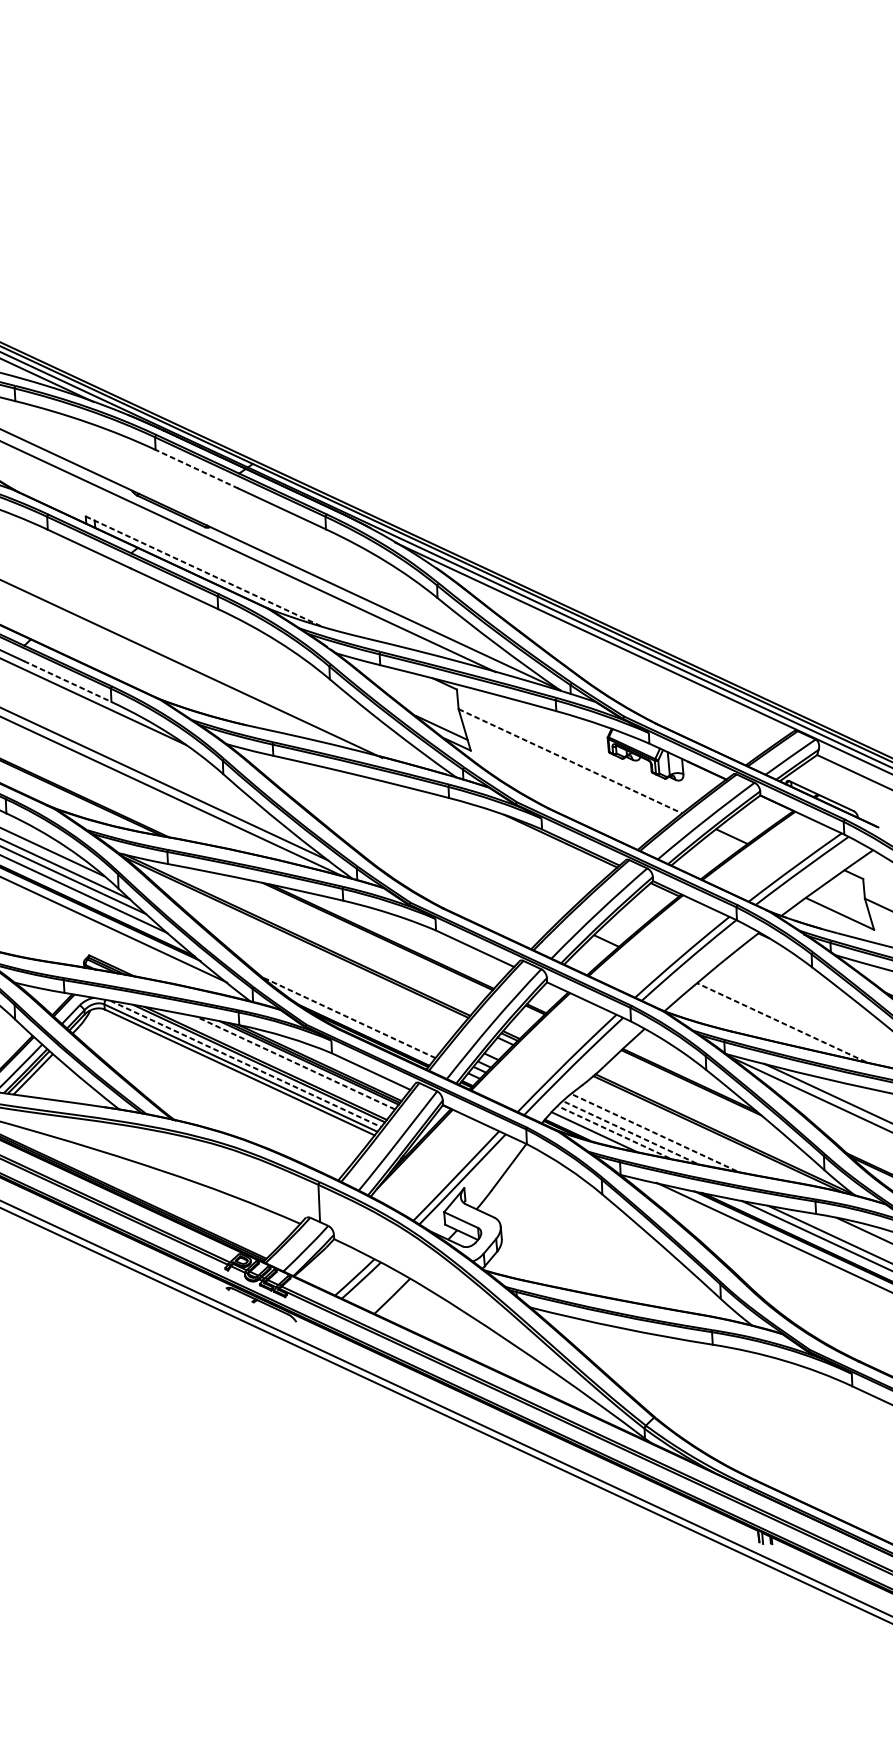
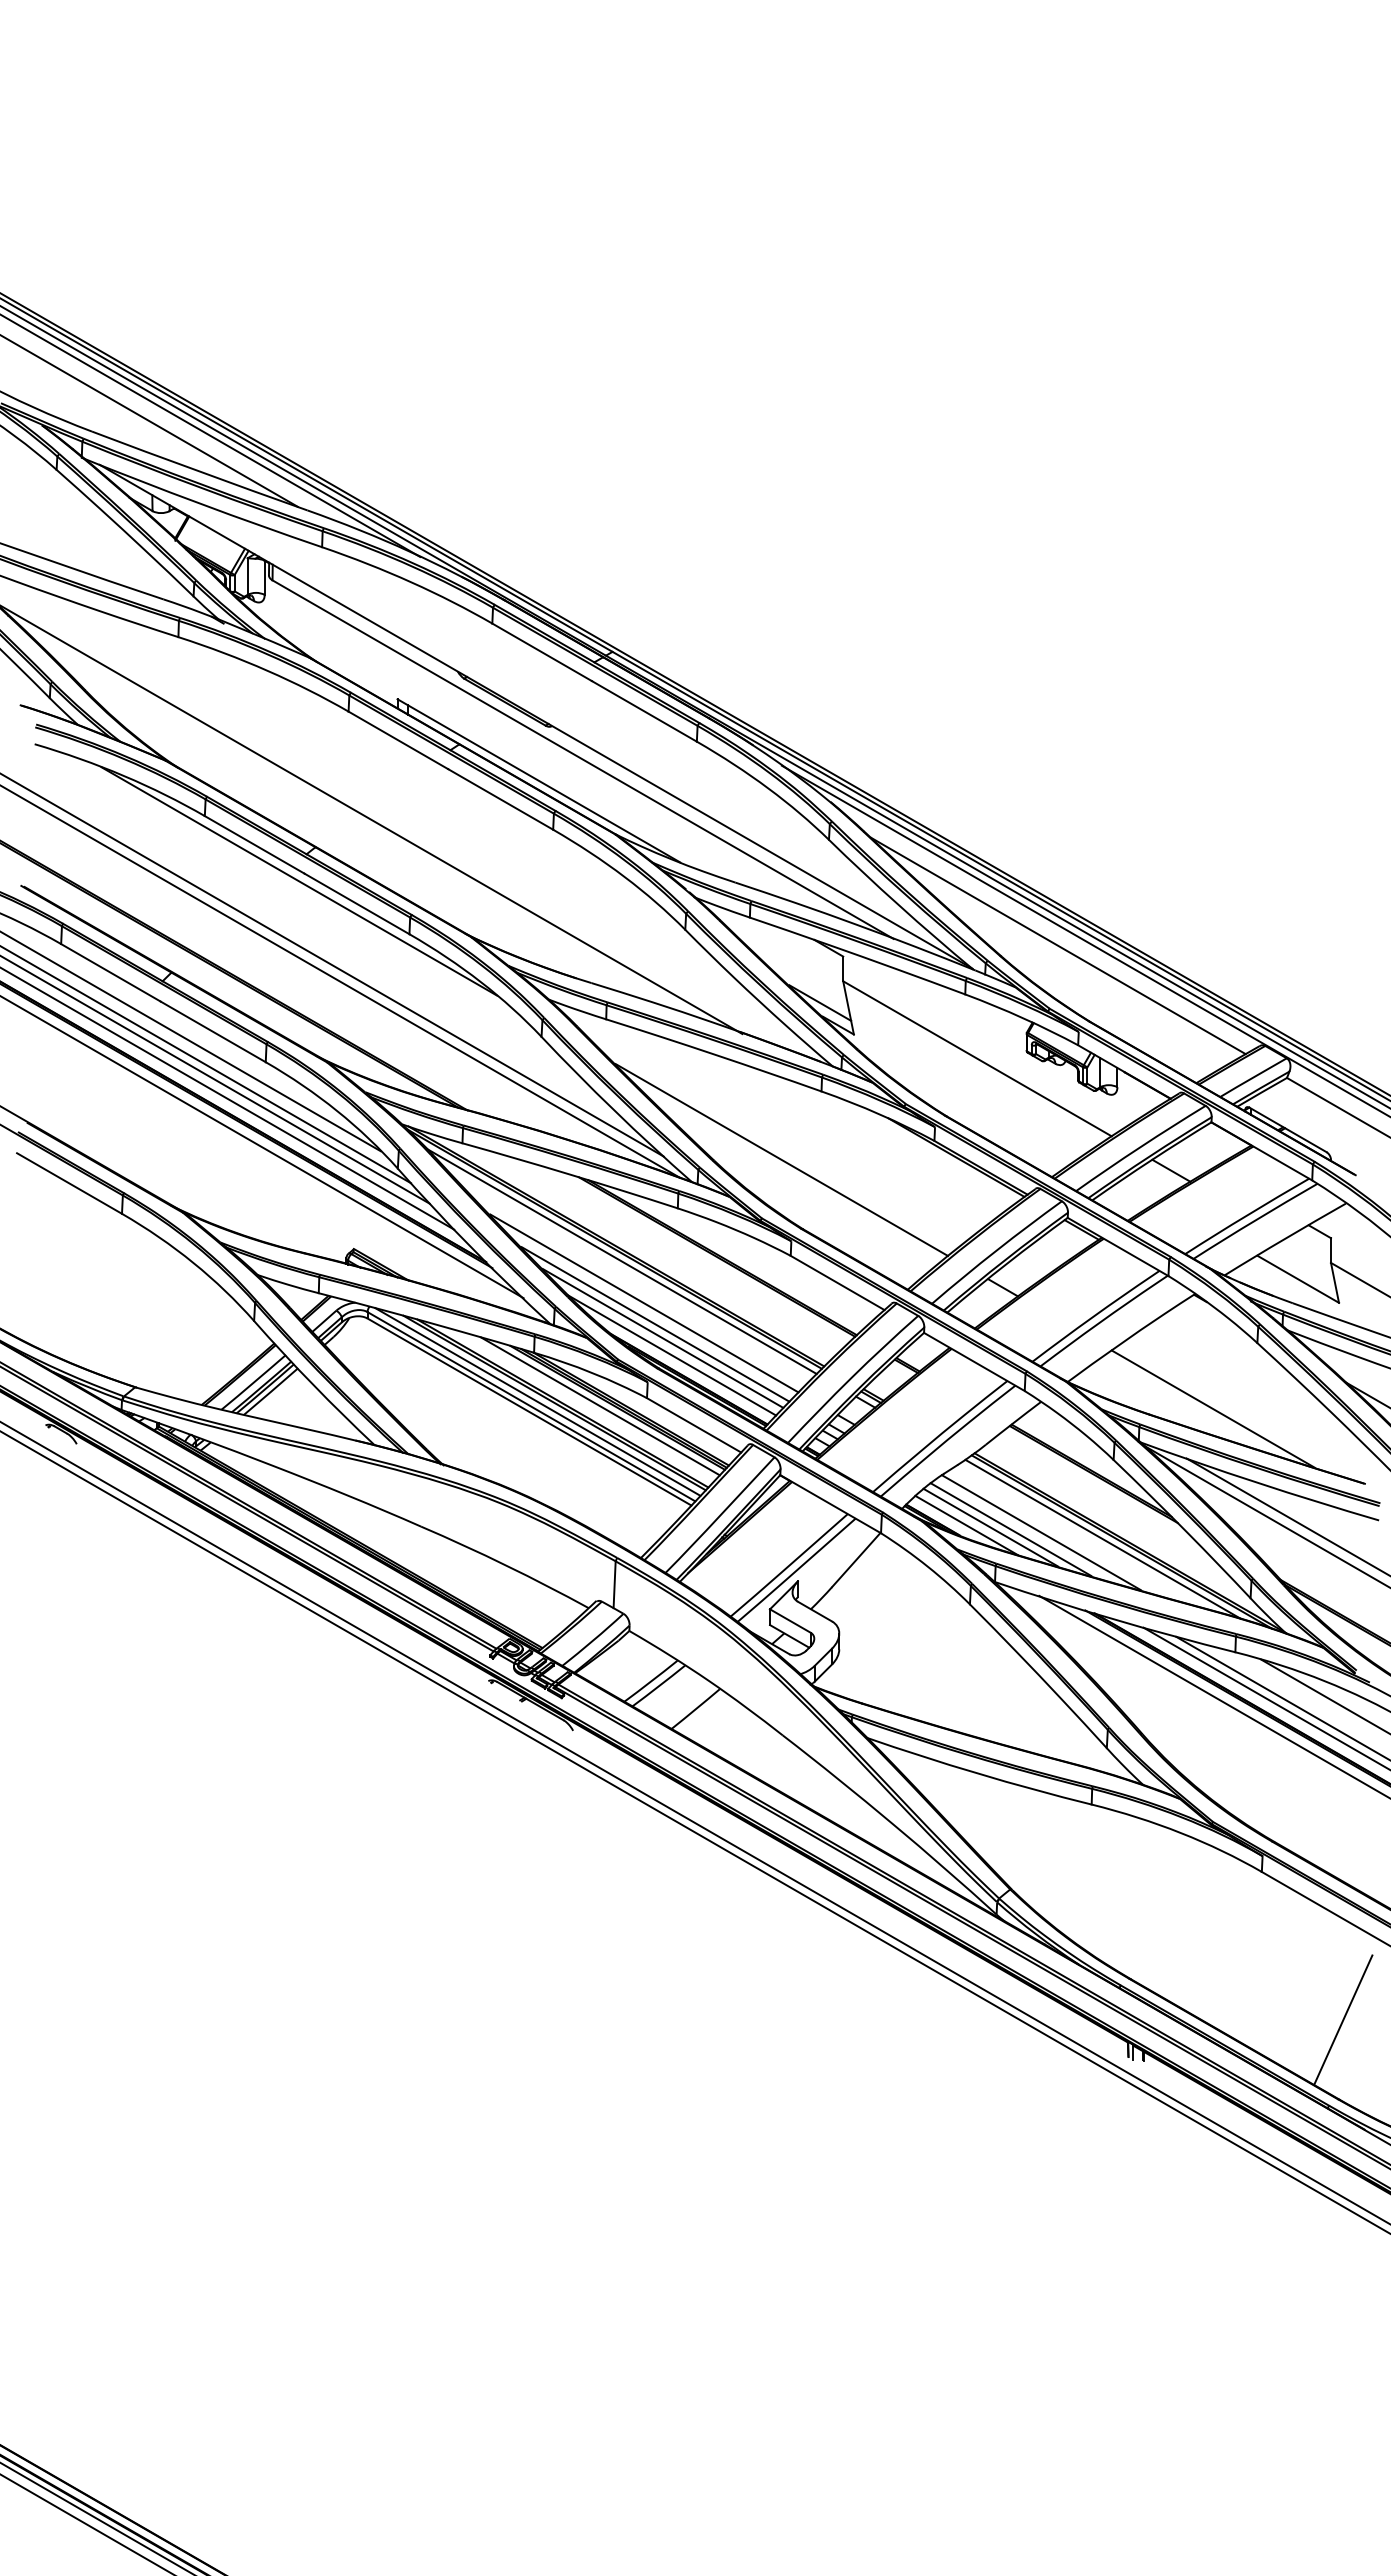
line: (196, 469) -> (541, 652), dashed -> solid
line: (203, 571) -> (539, 781), dashed -> solid
line: (626, 665) -> (1058, 945), added
line: (67, 681) -> (356, 903), dashed -> solid
line: (570, 761) -> (977, 1059), dashed -> solid
line: (422, 855) -> (781, 1160), added
line: (302, 945) -> (621, 1260), added
line: (323, 978) -> (644, 1303), added
line: (333, 994) -> (655, 1324), added
line: (340, 1004) -> (662, 1338), added
line: (349, 1017) -> (672, 1355), dashed -> solid
line: (781, 1022) -> (1212, 1408), dashed -> solid
line: (245, 1063) -> (537, 1401), dashed -> solid
line: (295, 1063) -> (600, 1406), dashed -> solid
line: (613, 1132) -> (990, 1527), dashed -> solid
line: (629, 1132) -> (1010, 1529), dashed -> solid
line: (654, 1132) -> (1041, 1532), dashed -> solid
line: (702, 1132) -> (1102, 1538), added

